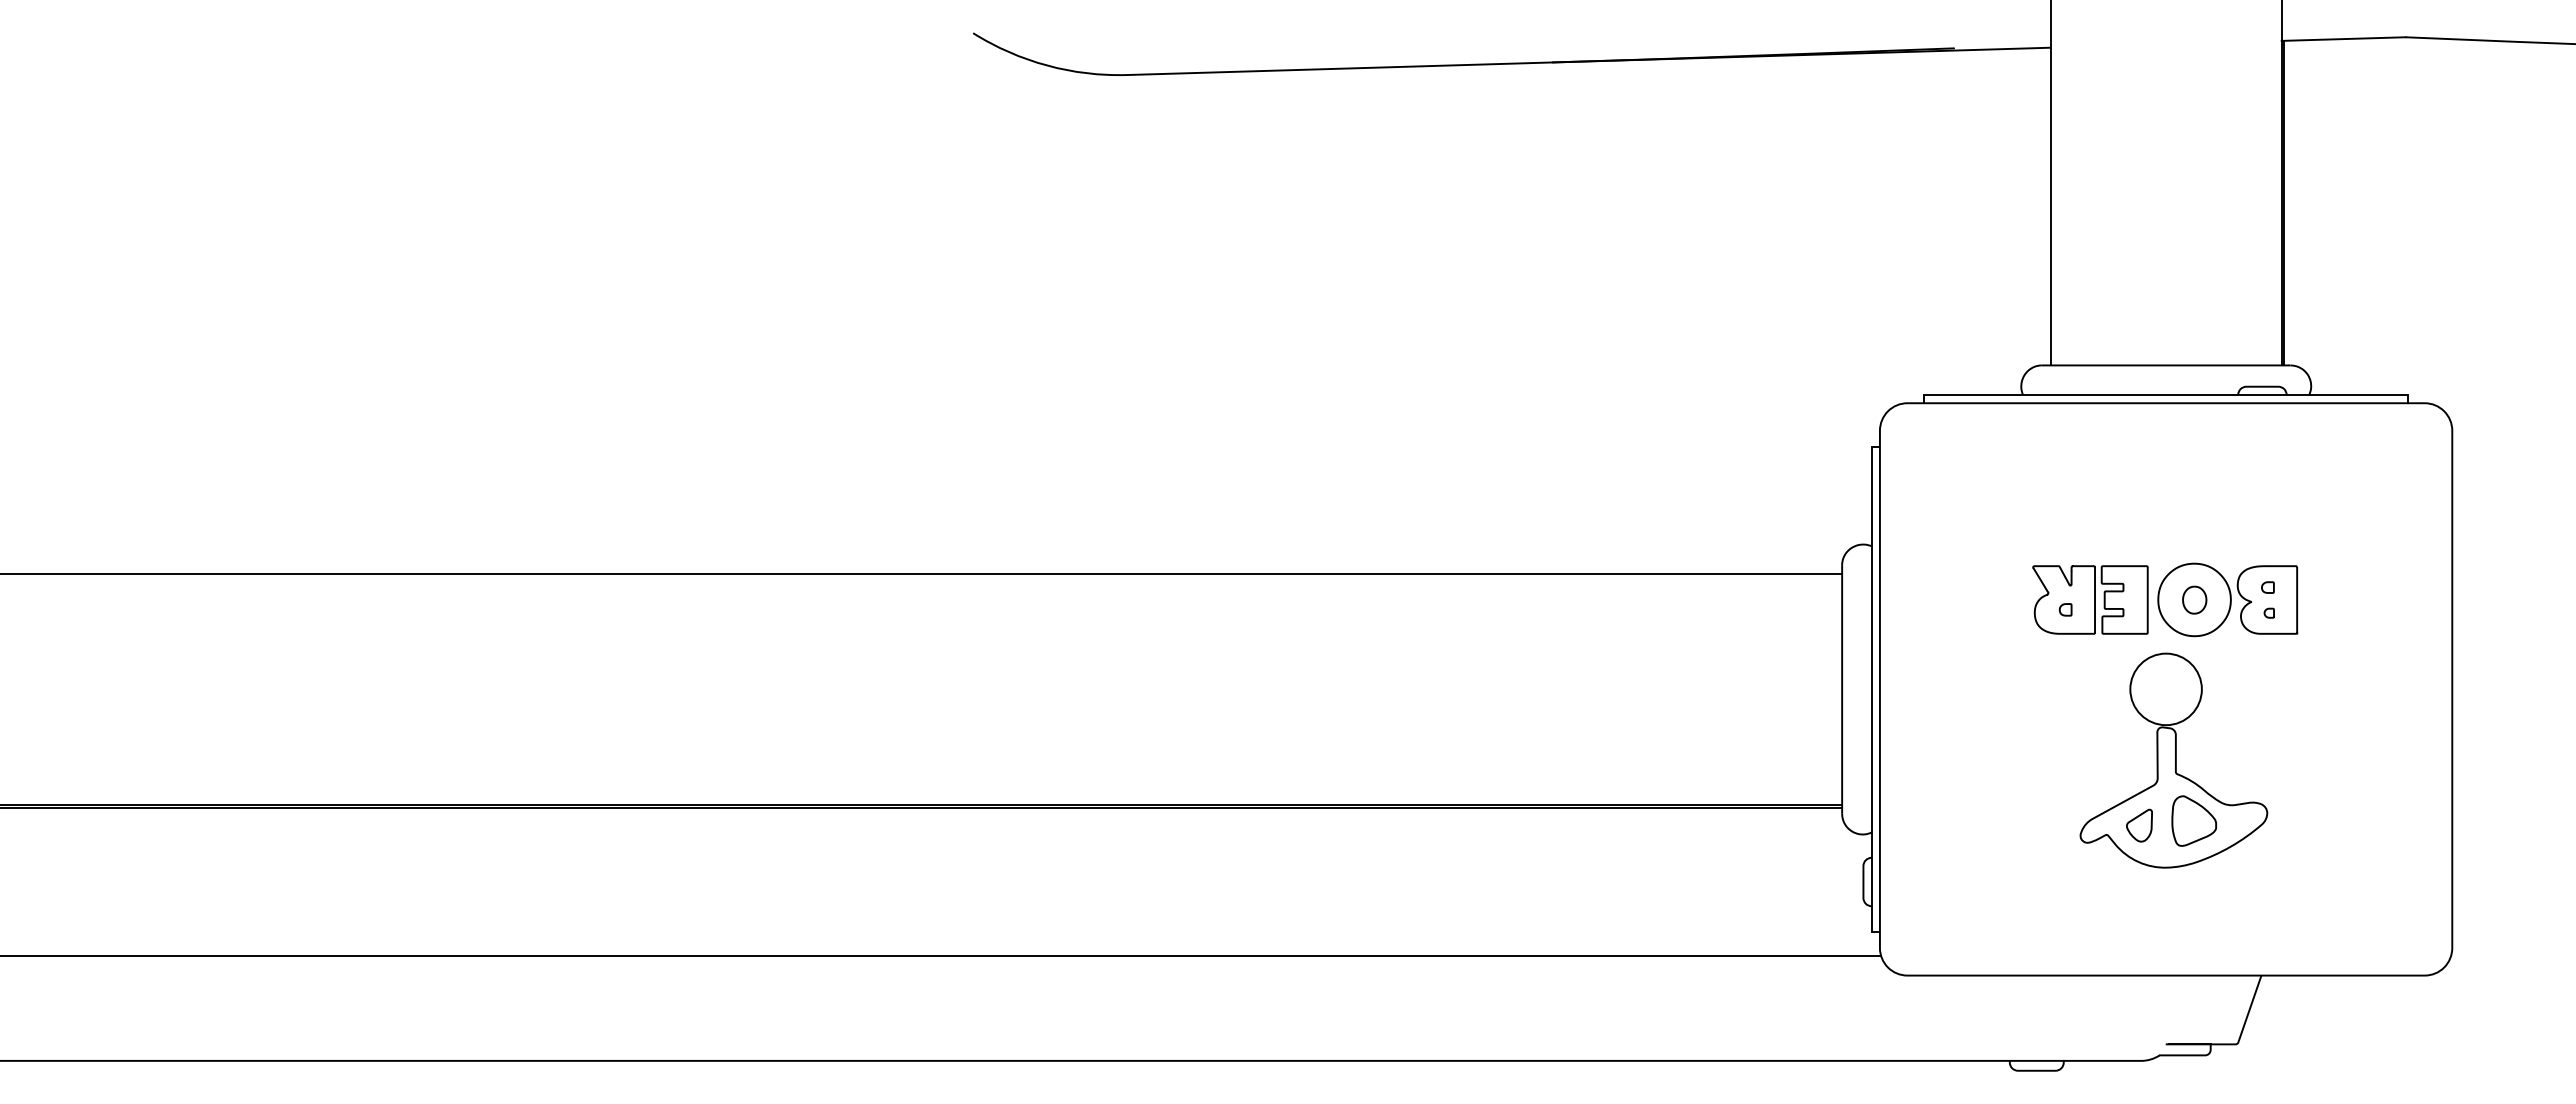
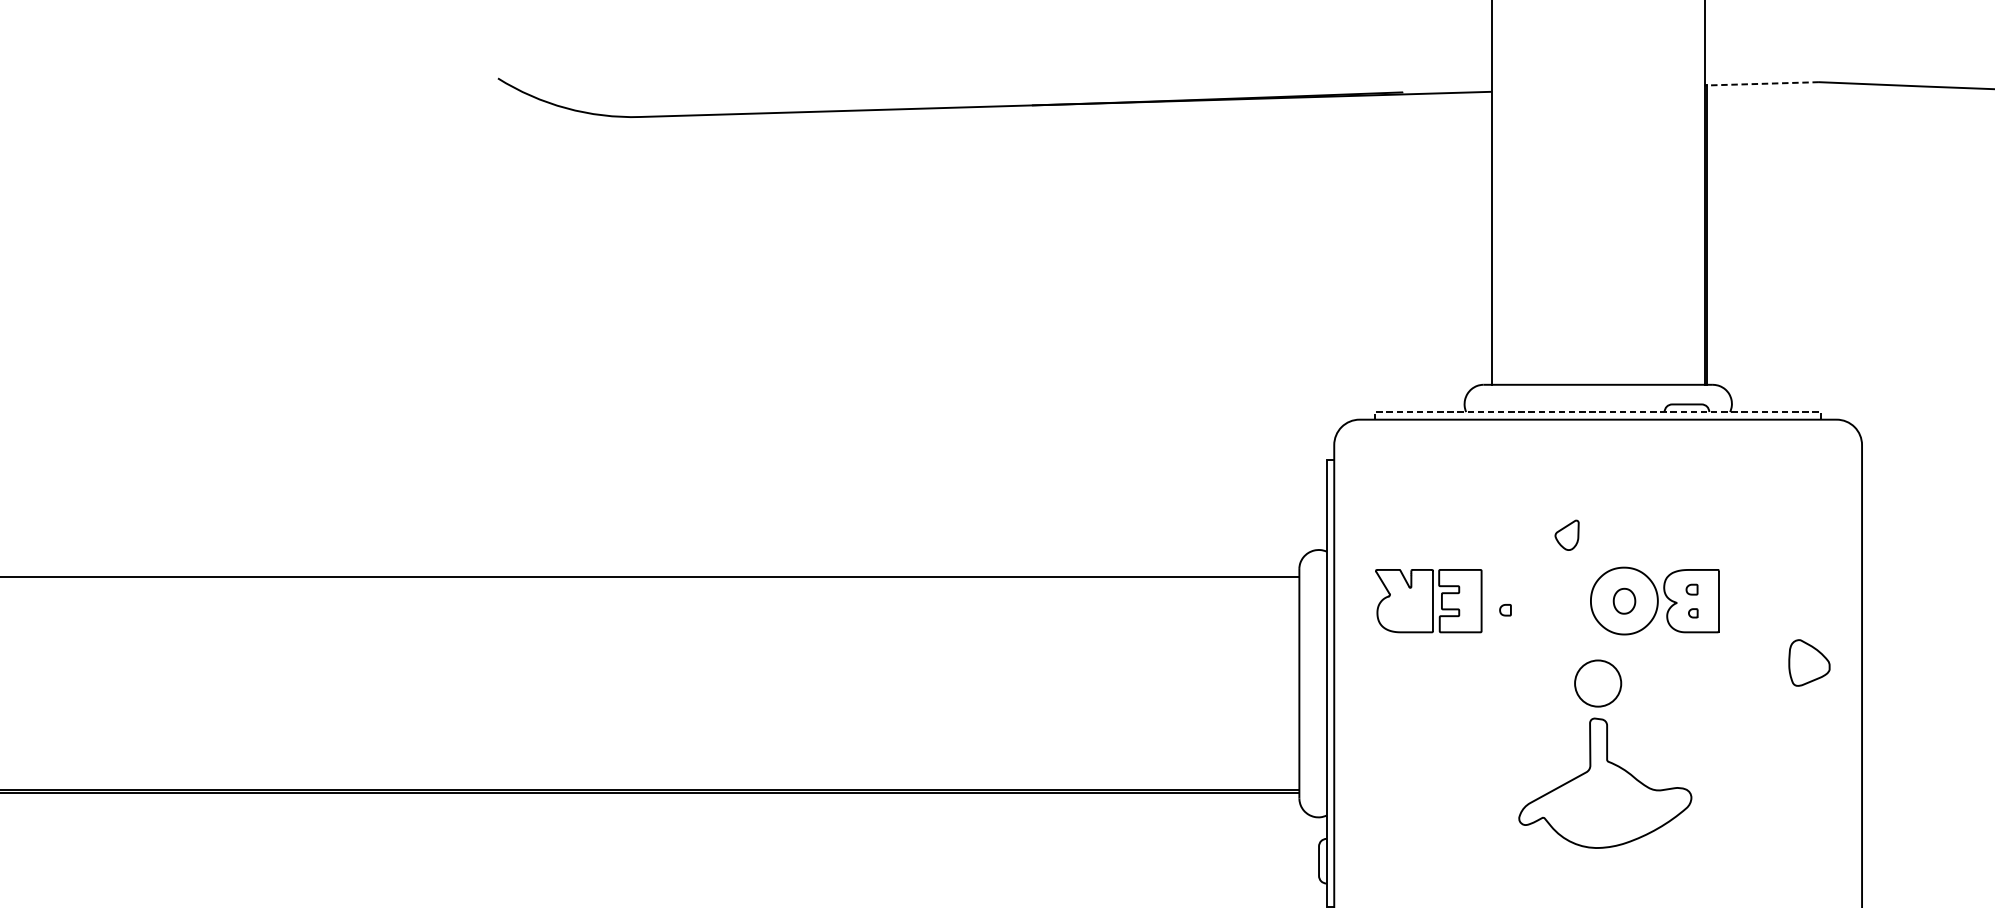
line: (2343, 39) -> (1761, 84), solid -> dashed
line: (2165, 394) -> (1597, 411), solid -> dashed
part: (2090, 599) -> (1428, 600), moved
circle: (2165, 689) -> (1597, 683), size x0.7
part: (2193, 820) -> (1808, 662), moved
part: (2139, 825) -> (1567, 535), moved

